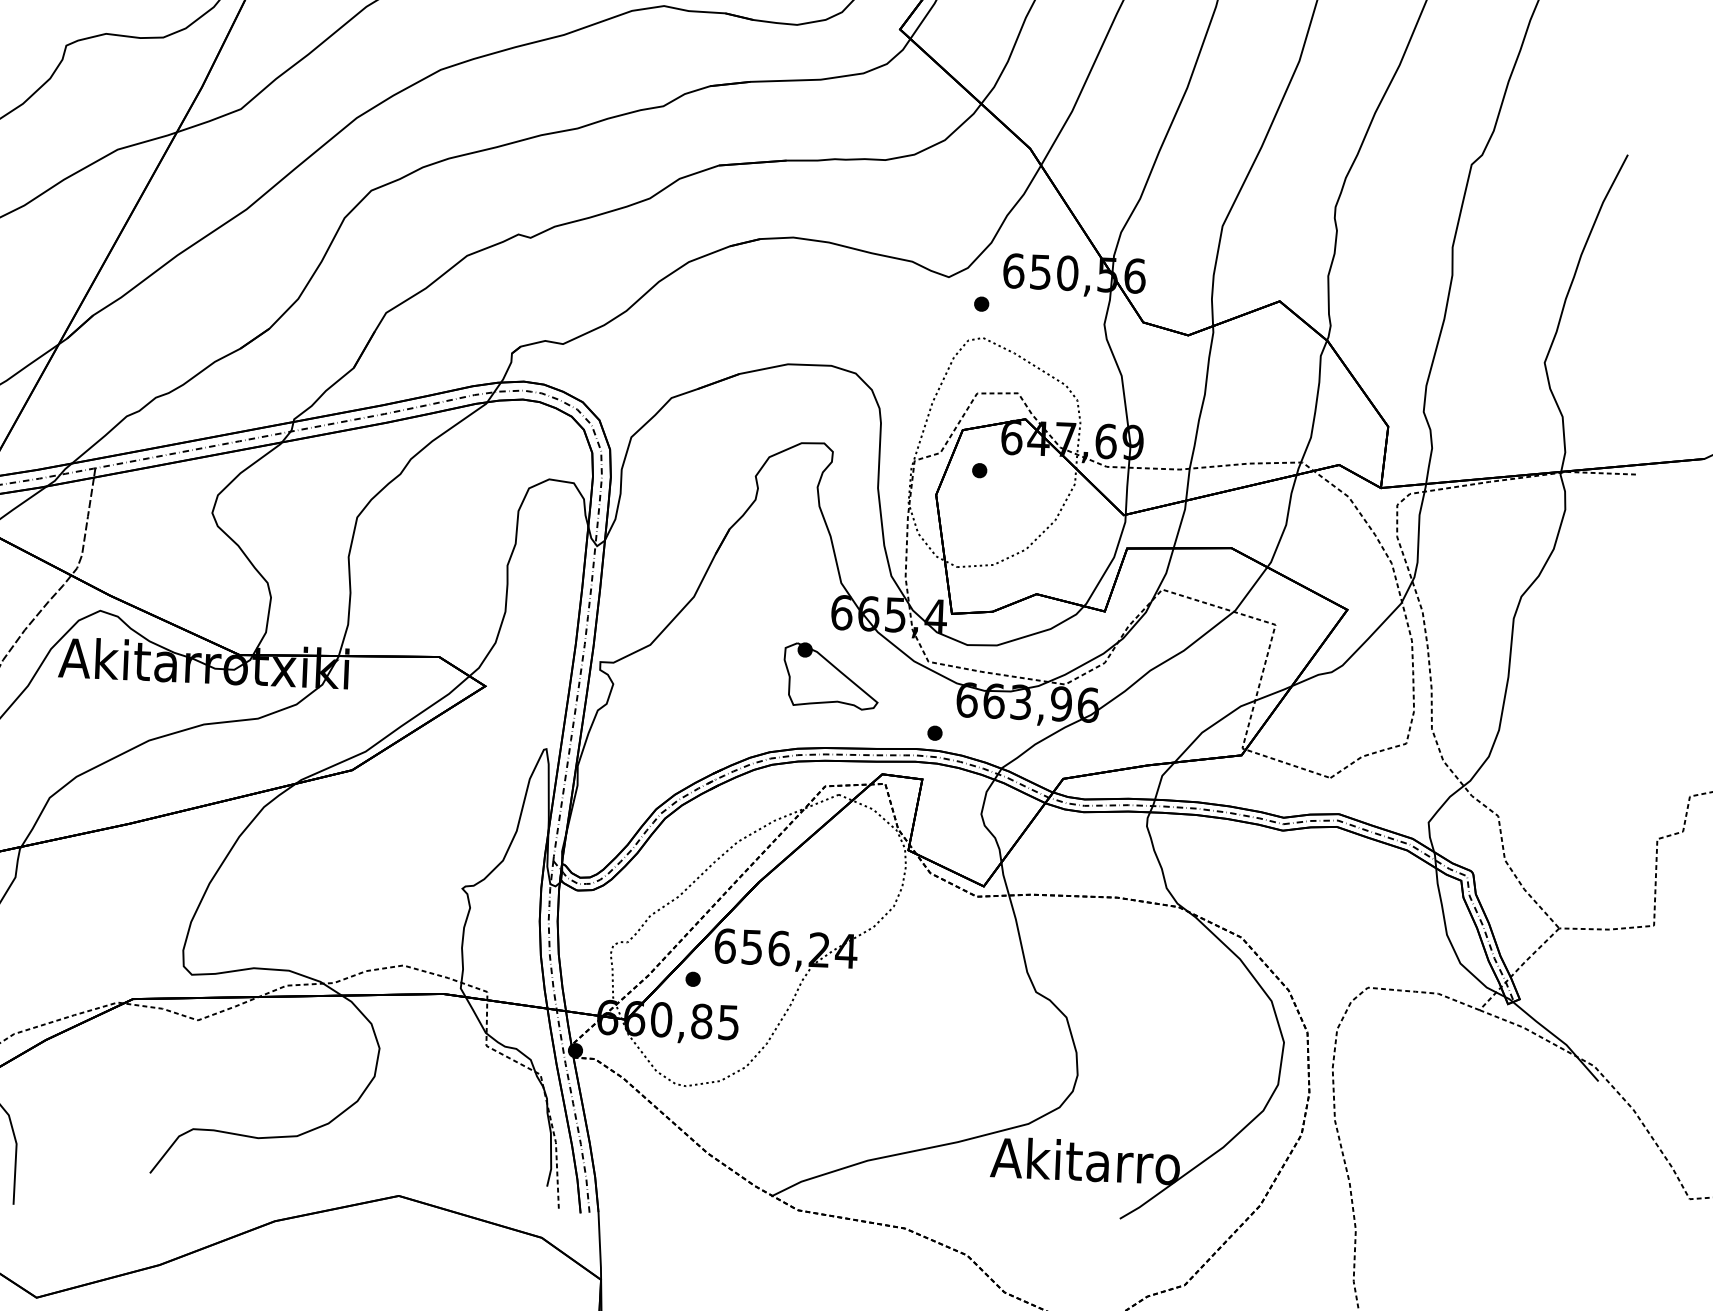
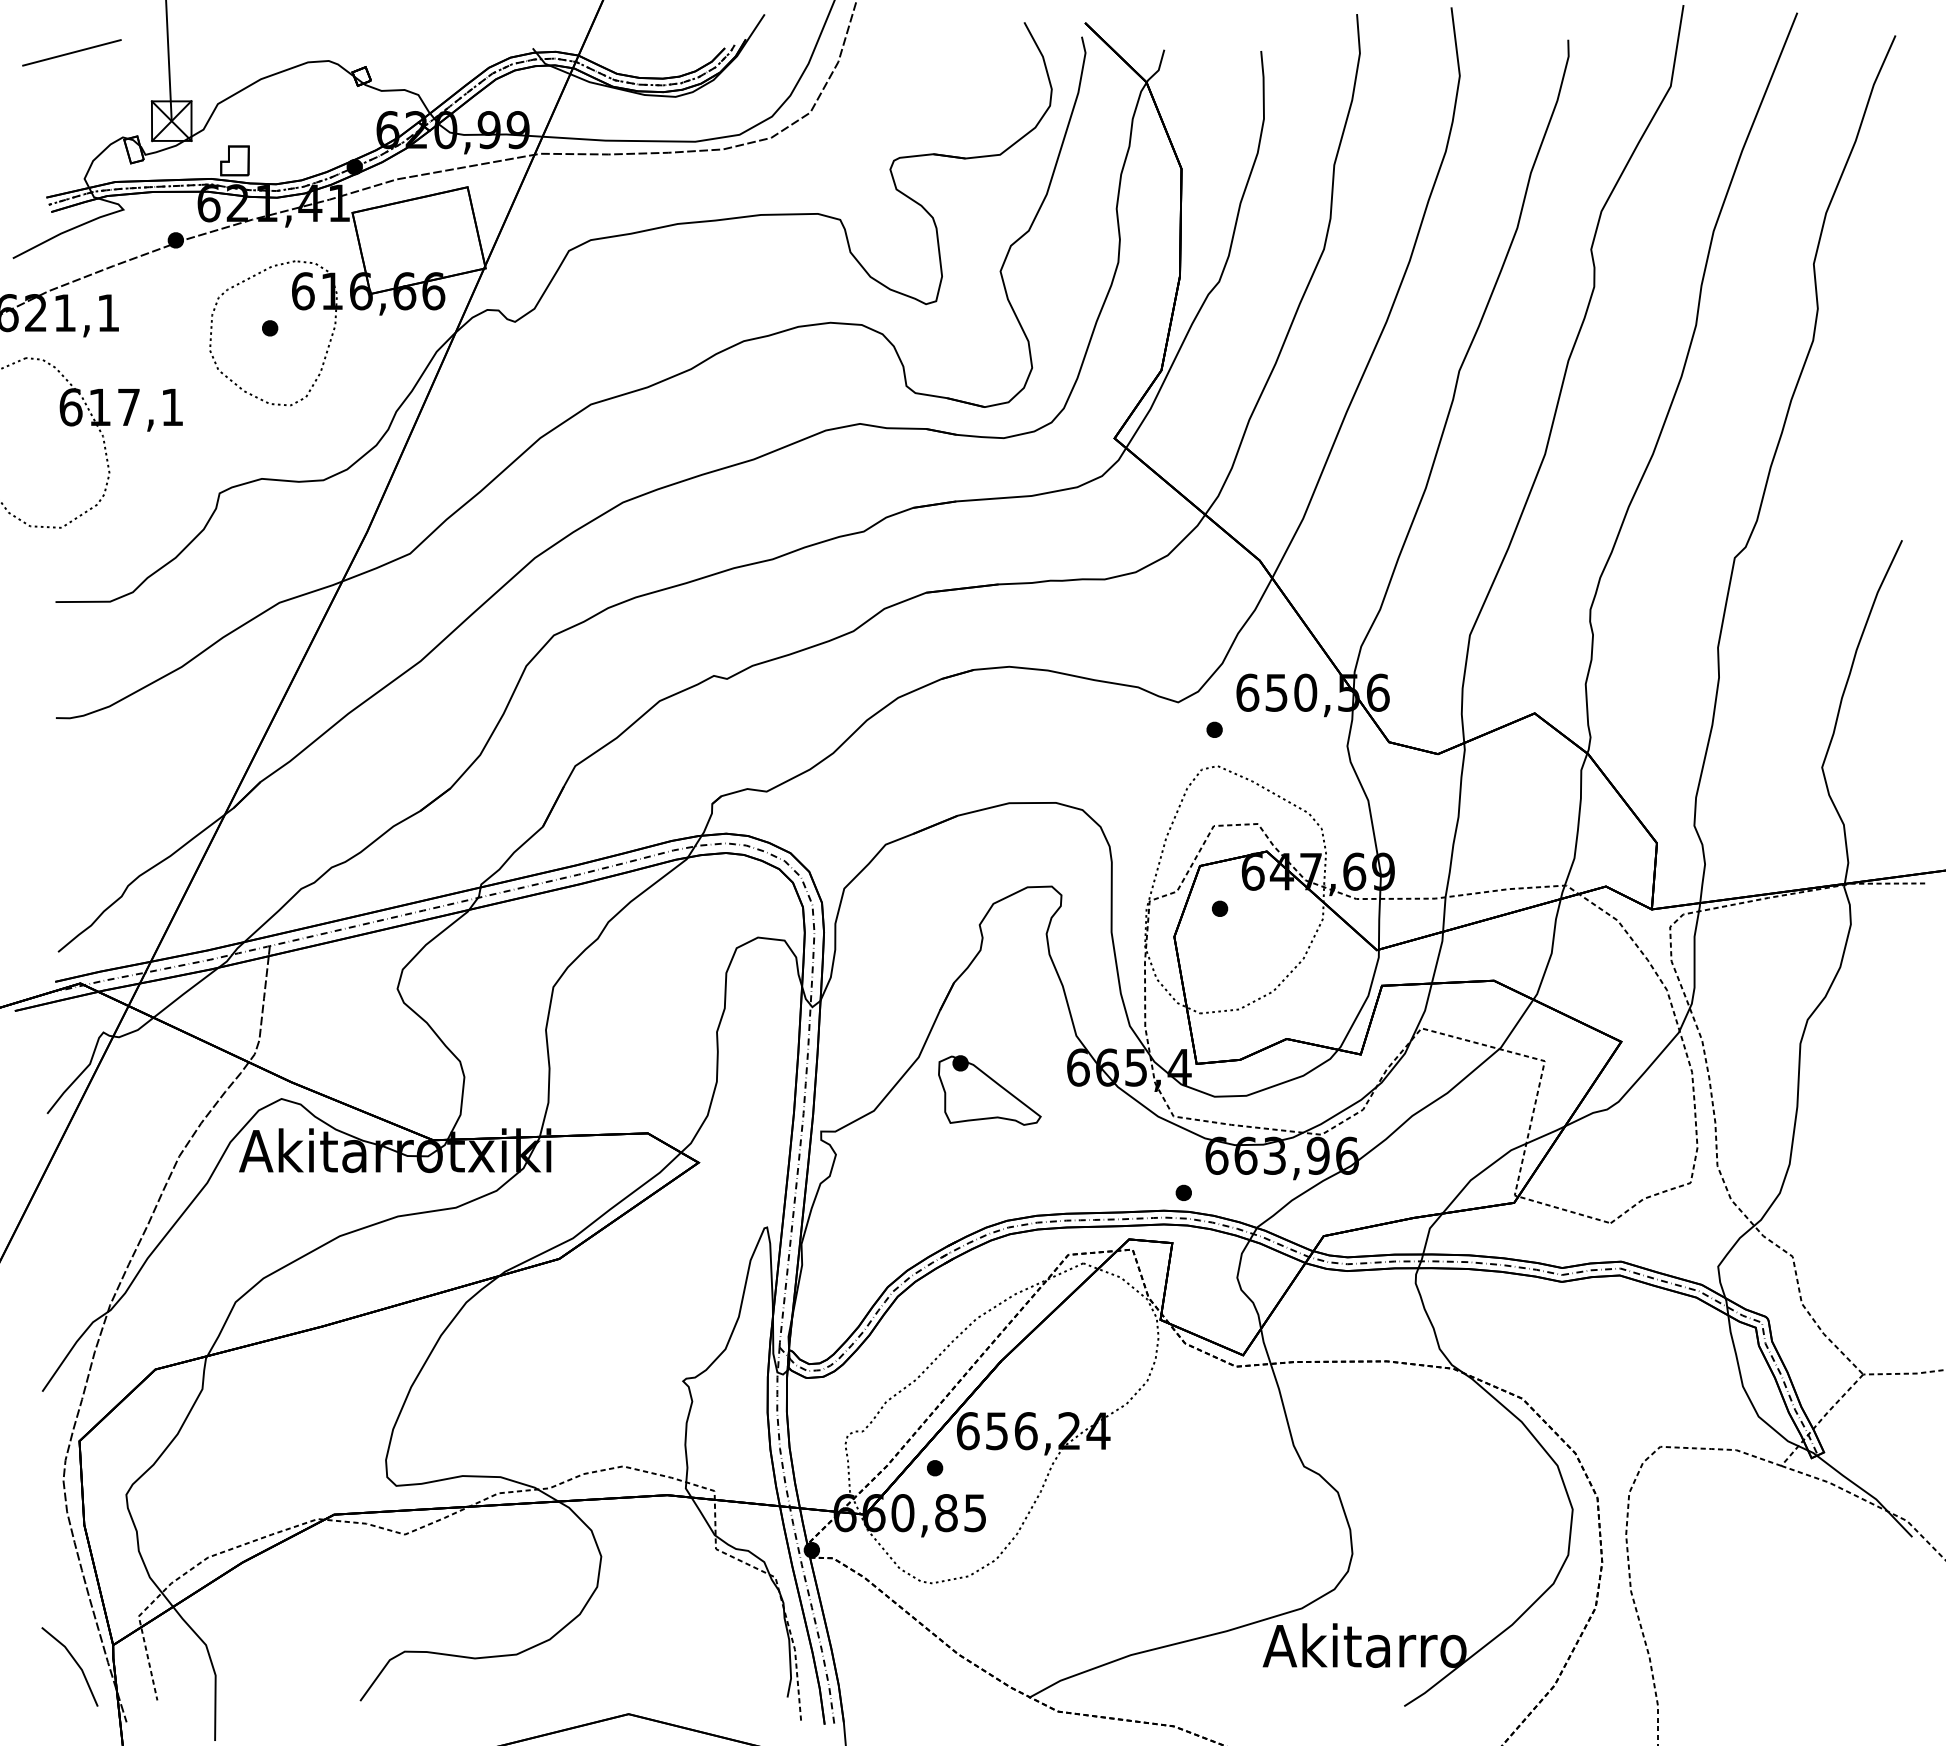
part: (830, 676) -> (989, 1090), moved

